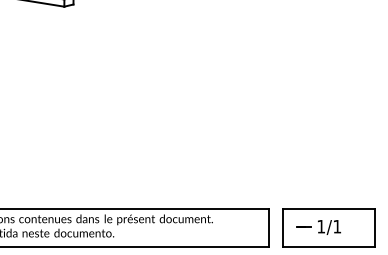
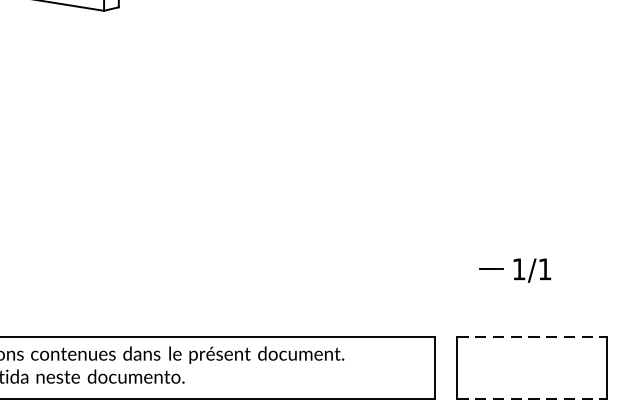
line: (329, 208) -> (532, 336), solid -> dashed
part: (318, 227) -> (514, 270), moved
line: (329, 246) -> (532, 398), solid -> dashed

